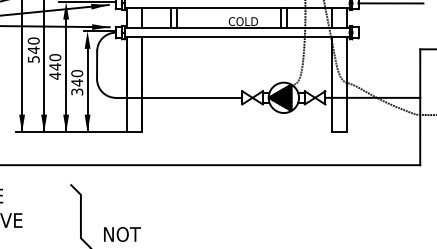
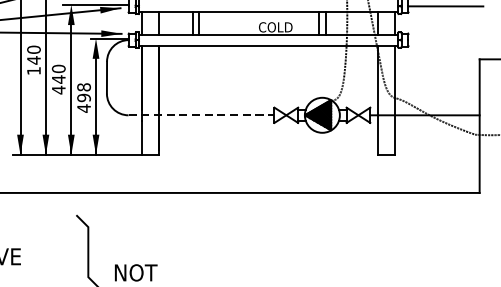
text: (33, 59) -> (33, 71), 540 -> 140
text: (77, 82) -> (84, 97), 340 -> 498
line: (179, 97) -> (202, 114), solid -> dashed

